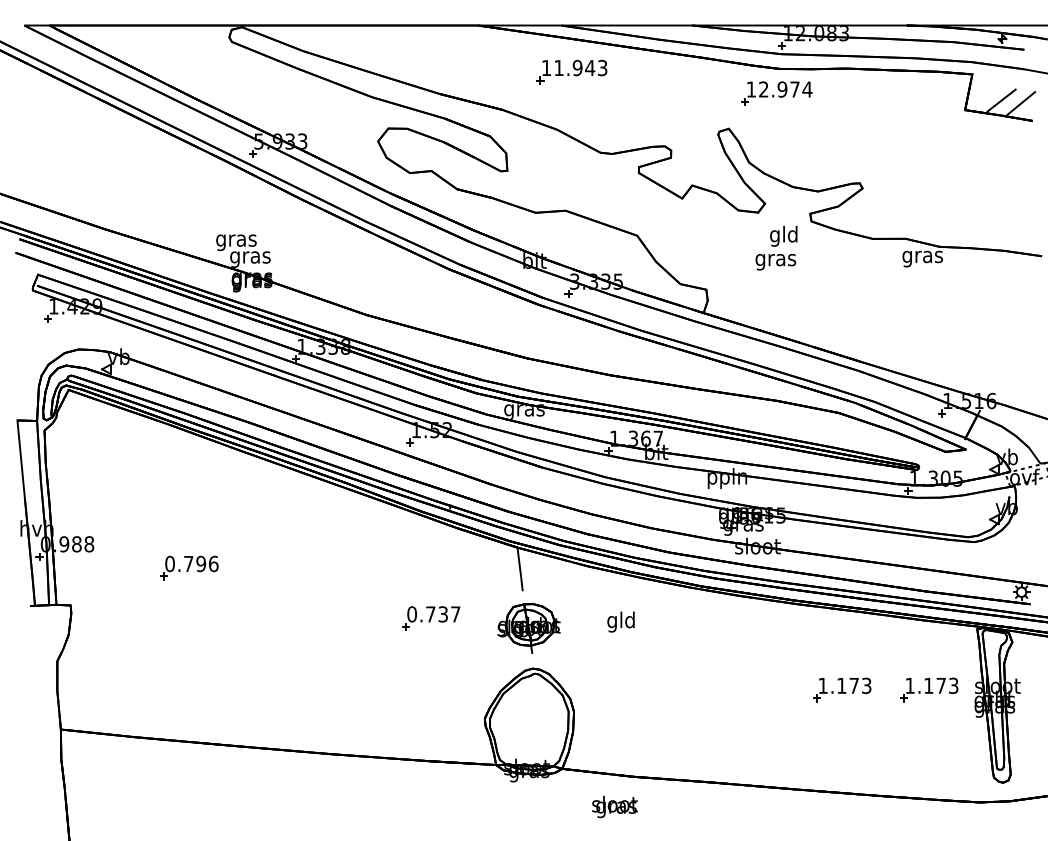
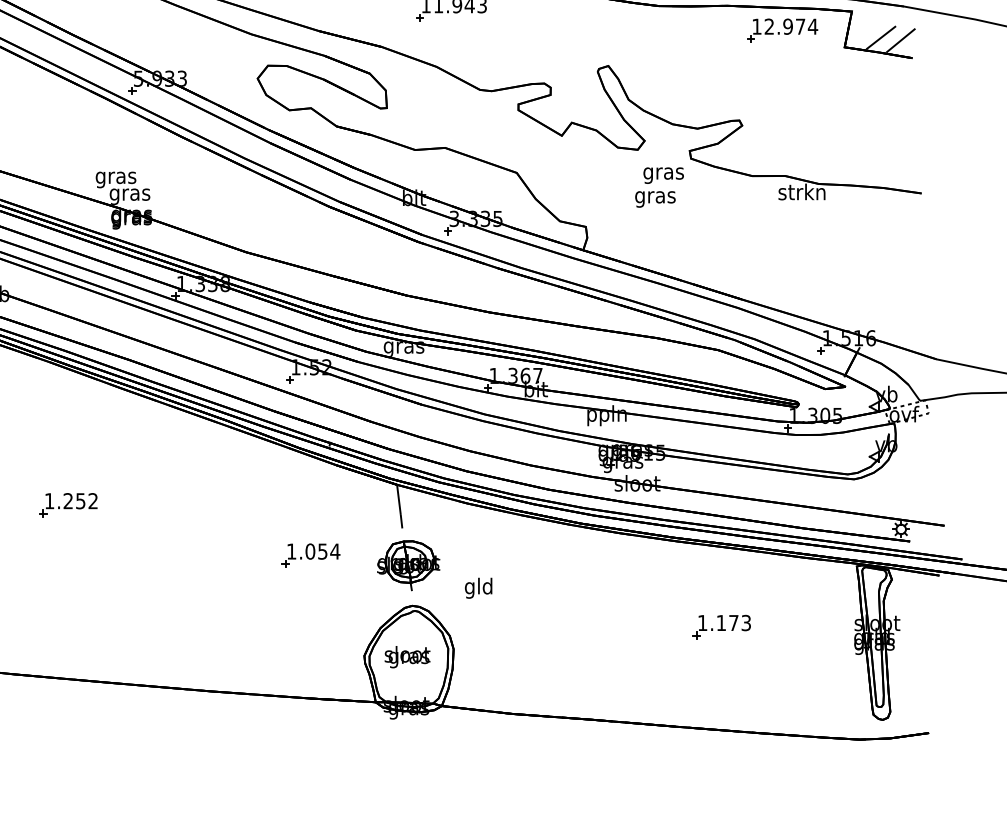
part: (776, 93) -> (782, 30), moved
text: (783, 235) -> (663, 172), gld -> gras
text: (922, 256) -> (802, 193), gras -> strkn
text: (191, 563) -> (71, 500), 0.796 -> 1.252
text: (433, 614) -> (313, 551), 0.737 -> 1.054
text: (620, 621) -> (478, 587), moved
part: (929, 689) -> (809, 626), removed
text: (614, 806) -> (407, 656), moved

